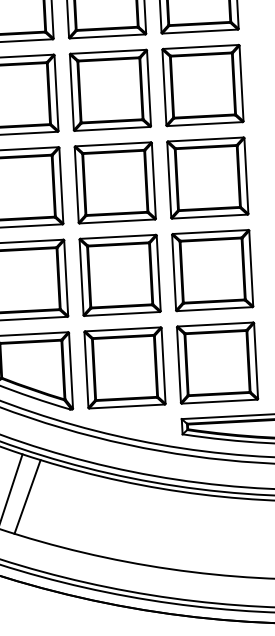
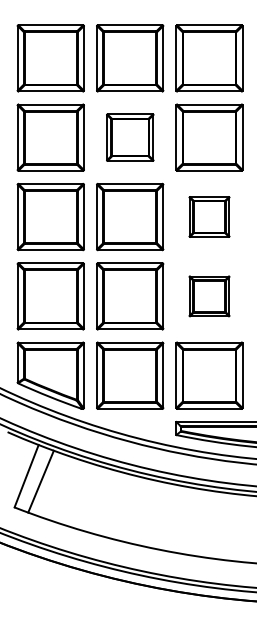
part: (110, 90) -> (130, 137), size x0.7
part: (207, 177) -> (209, 216), size x0.6
part: (212, 270) -> (209, 296), size x0.6

